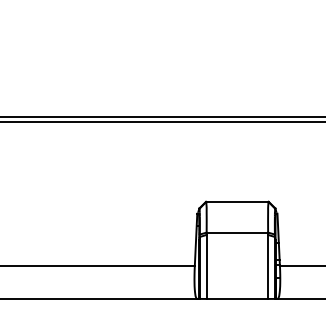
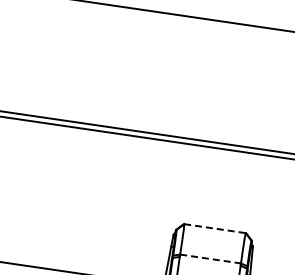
line: (237, 201) -> (215, 228), solid -> dashed
line: (237, 232) -> (210, 258), solid -> dashed

